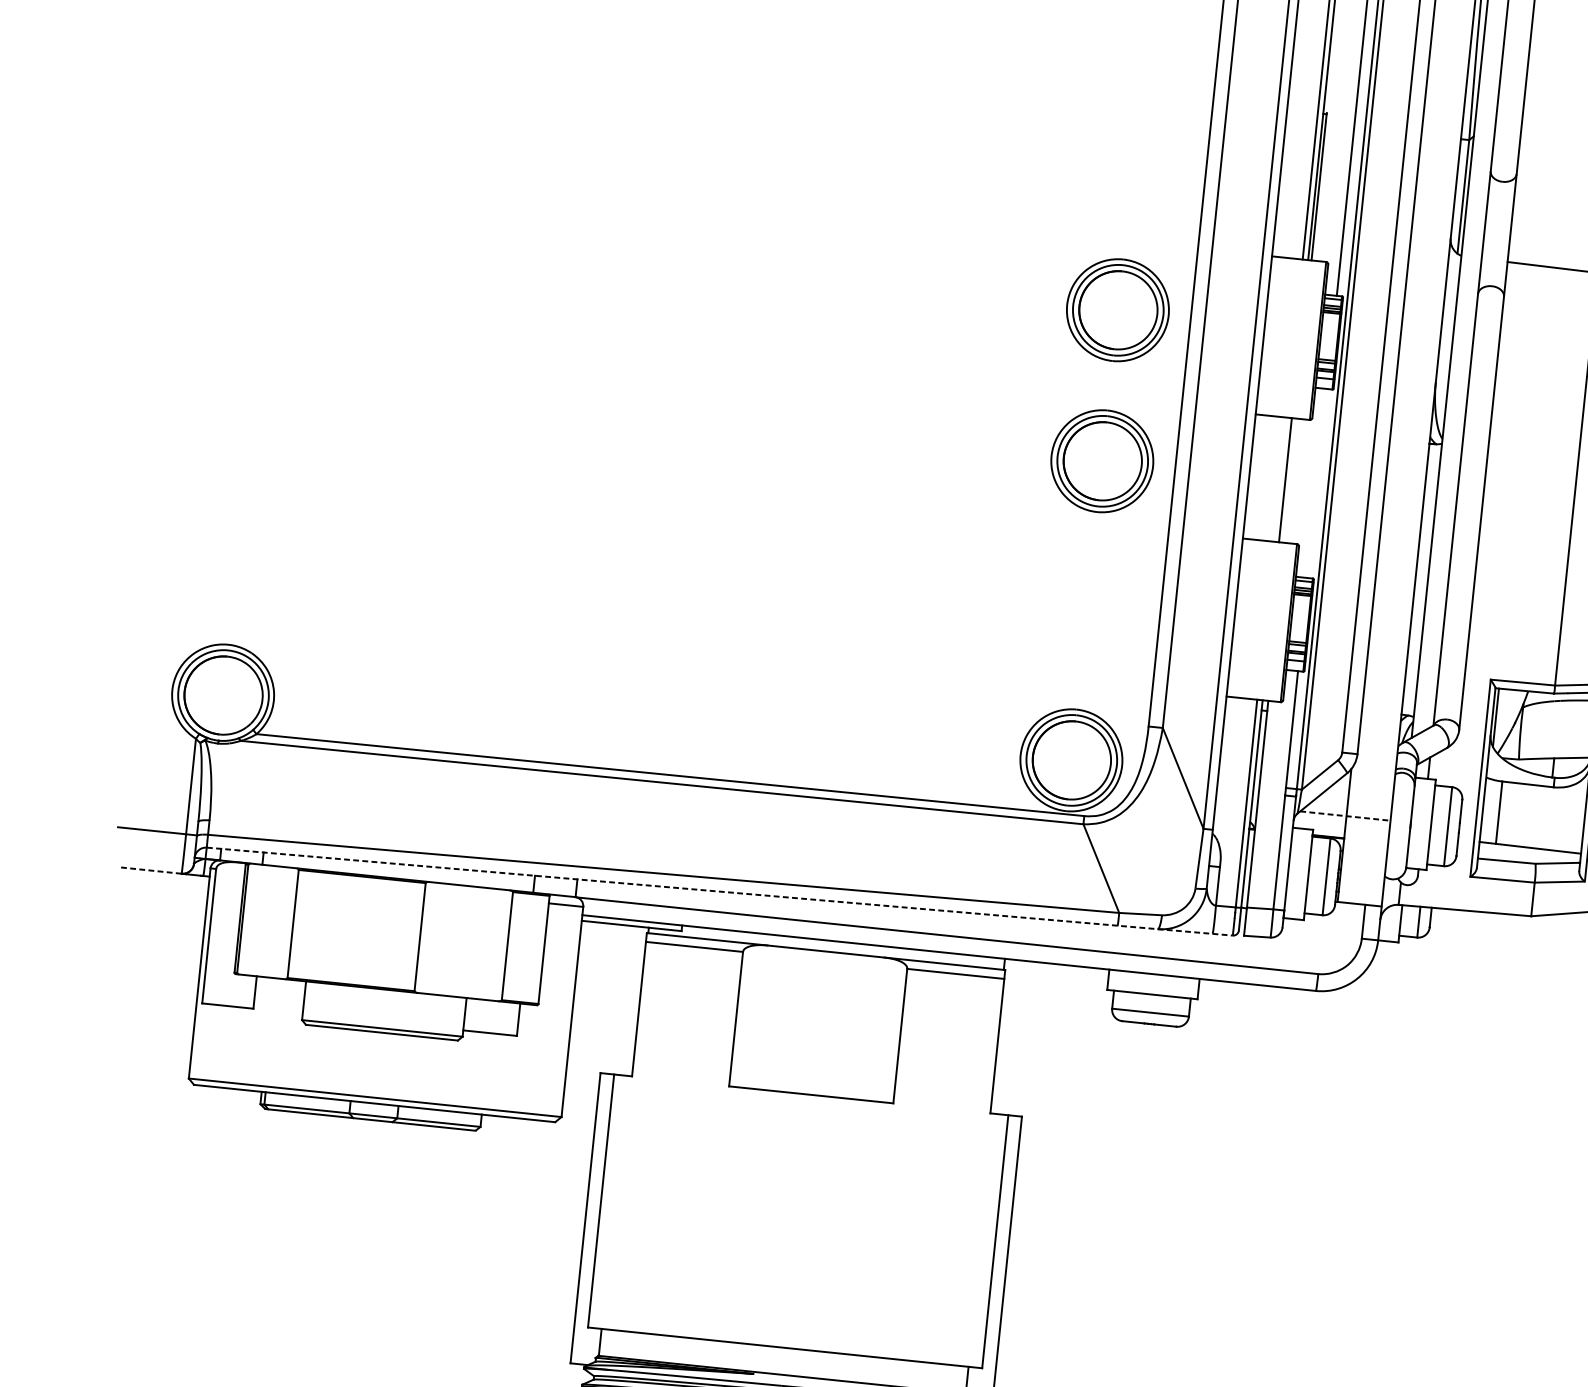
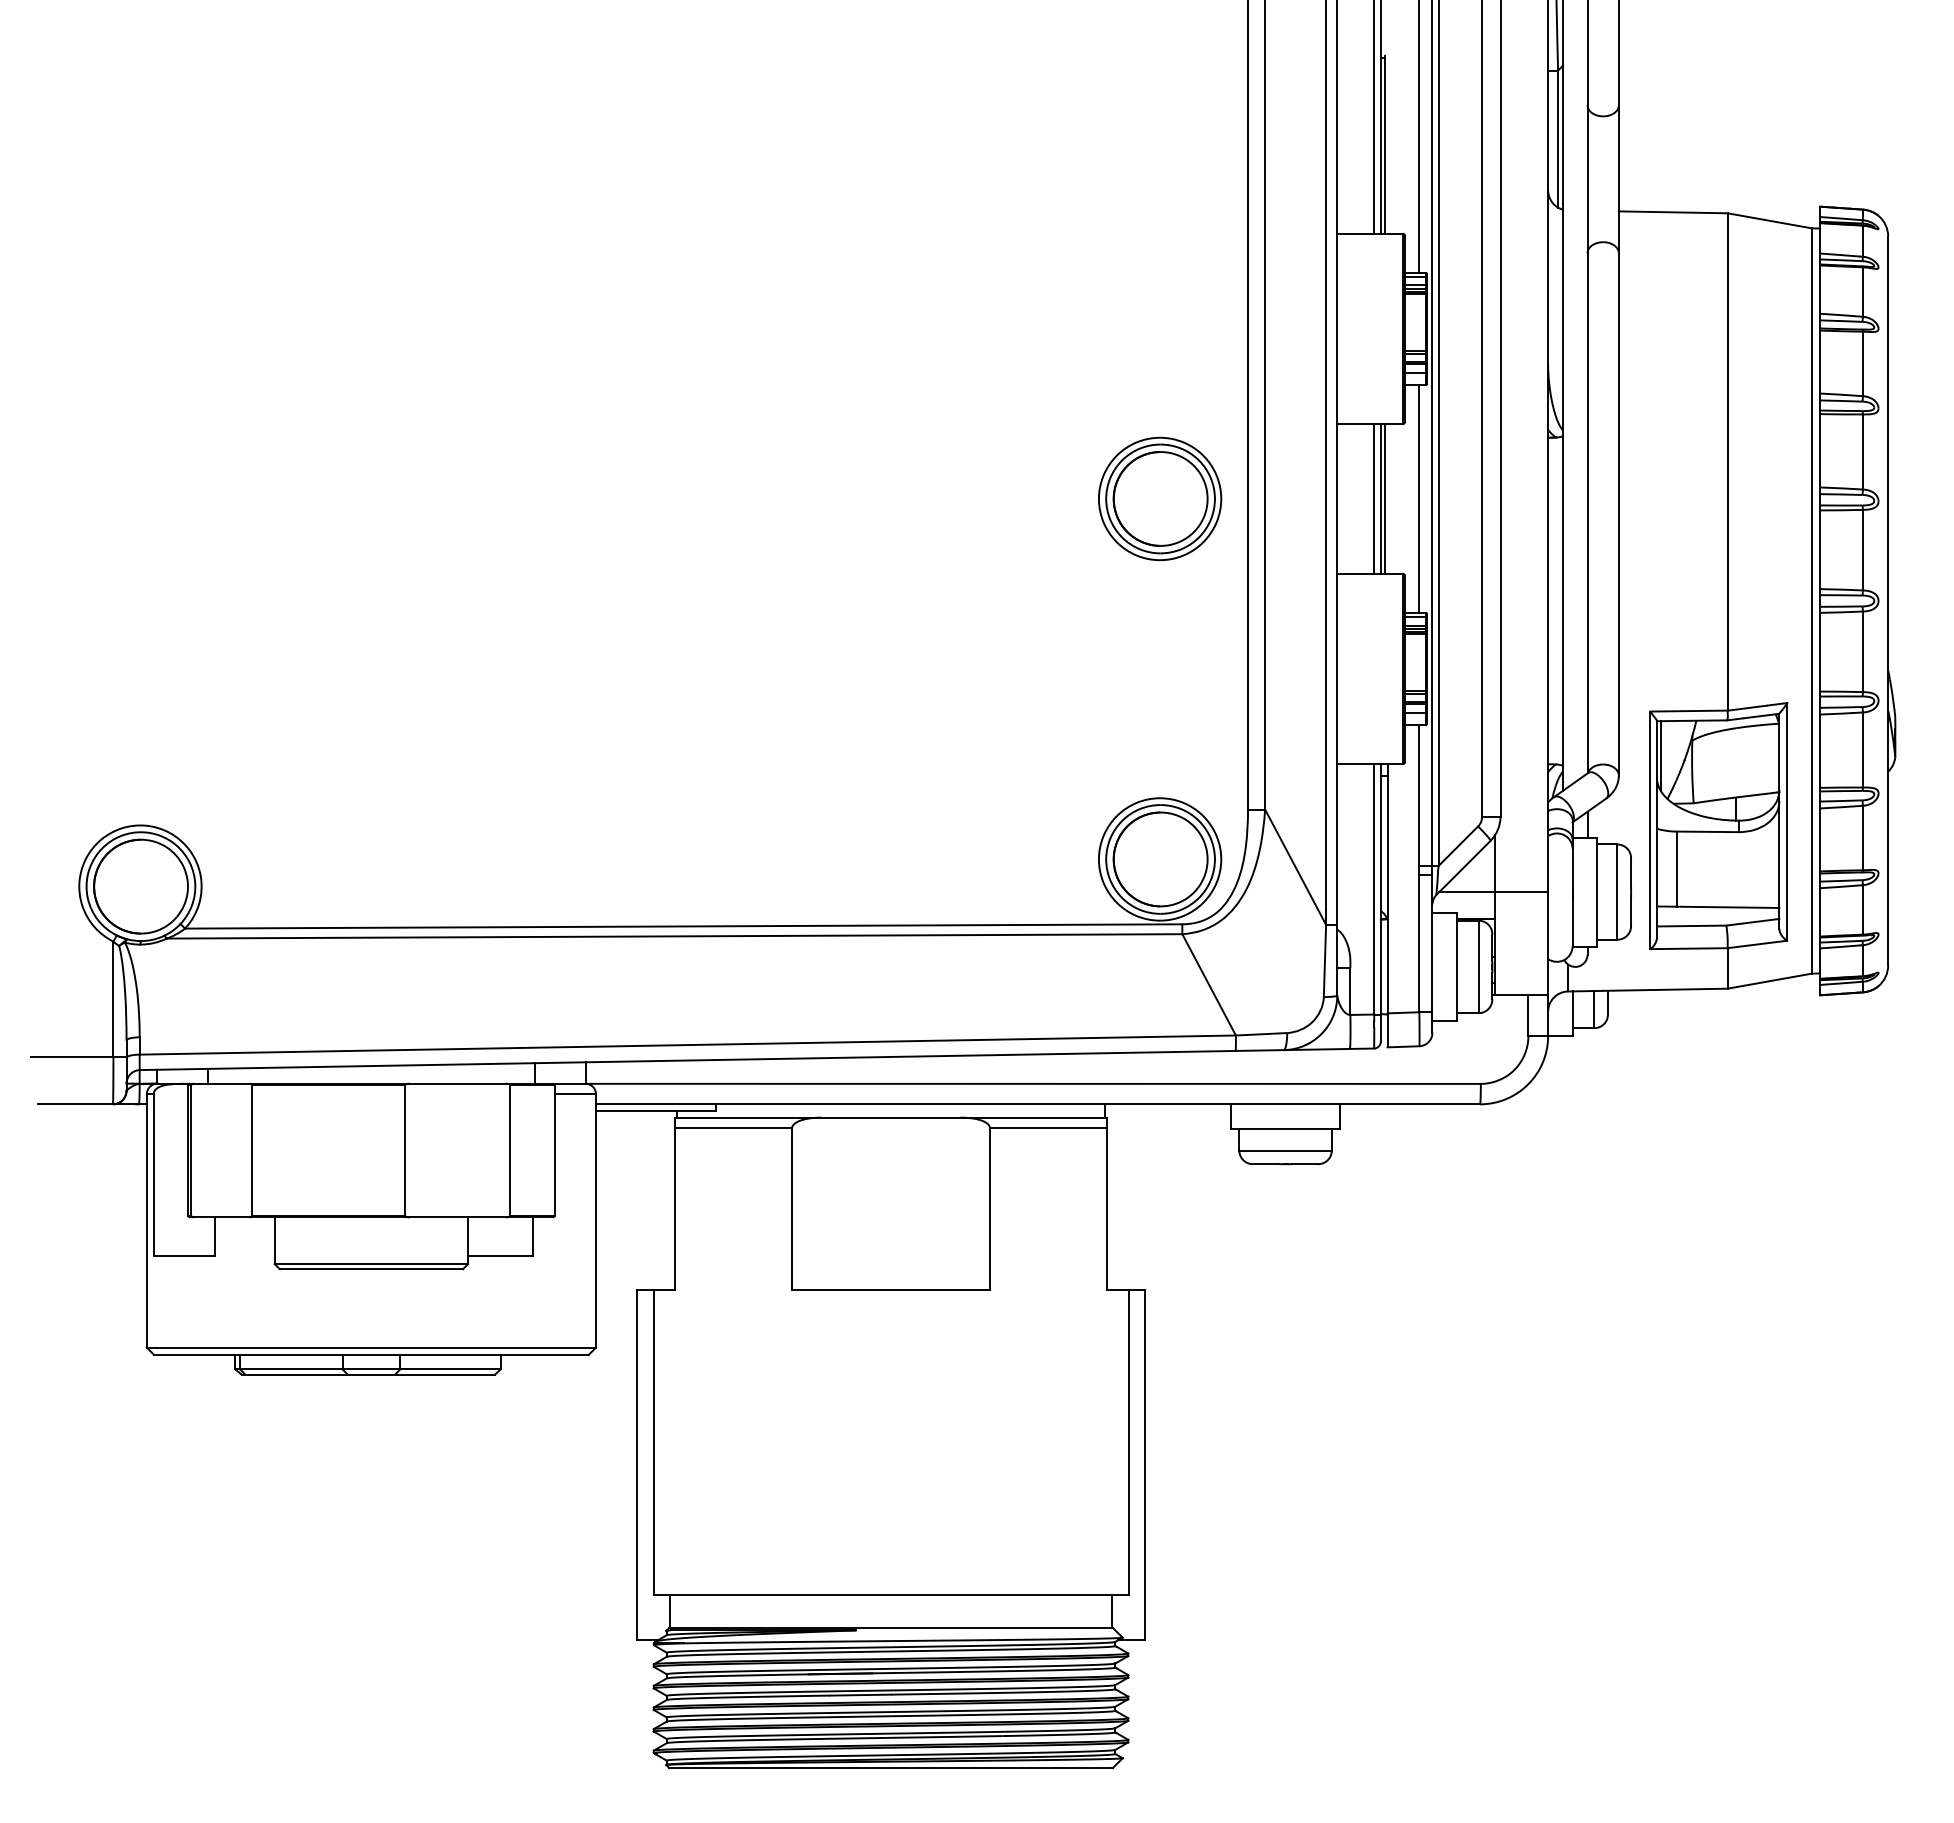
part: (1118, 309) -> (1160, 316), removed
line: (1280, 479) -> (1374, 498), added
line: (1288, 480) -> (1384, 498), added
line: (1317, 483) -> (1419, 498), added
line: (1346, 816) -> (1494, 892), dashed -> solid
line: (150, 870) -> (75, 1104), dashed -> solid
line: (720, 891) -> (757, 1059), dashed -> solid

